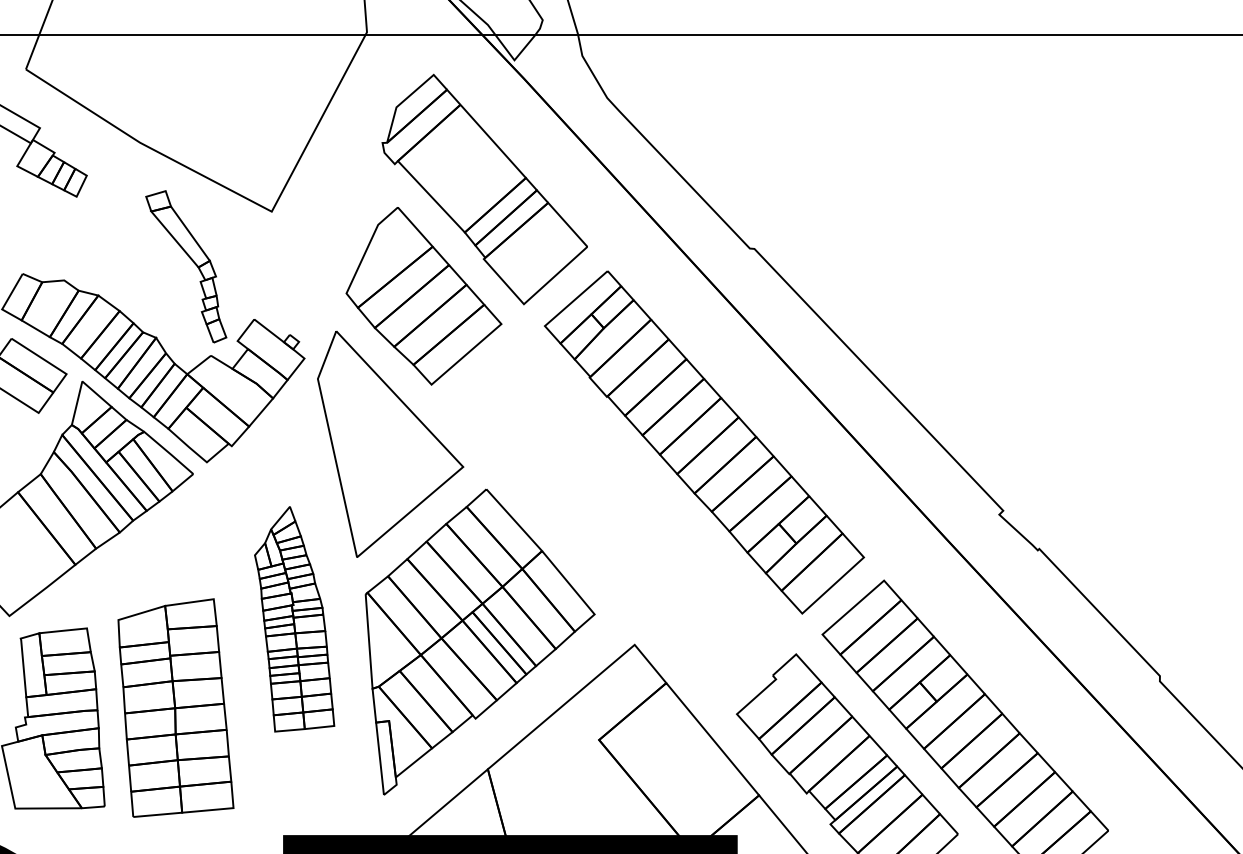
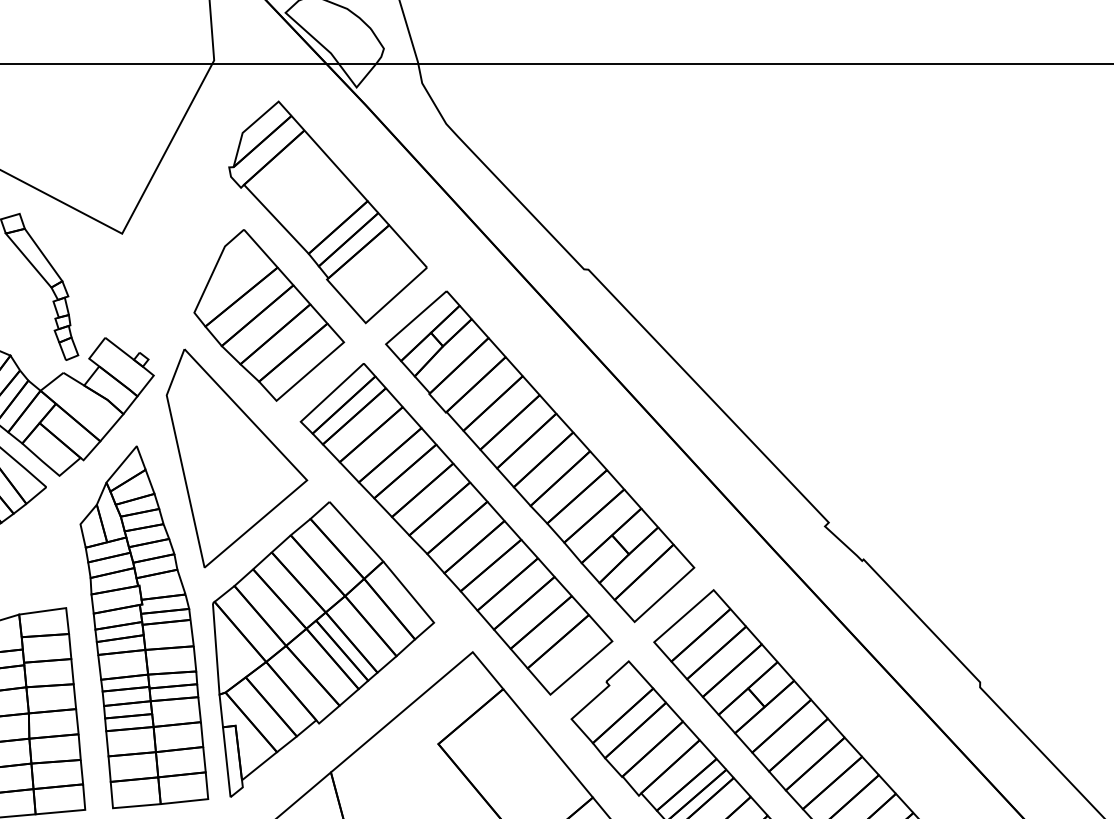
part: (617, 517) -> (456, 529), added
part: (294, 619) -> (144, 627), size x1.67

